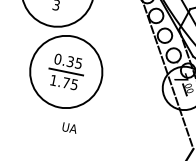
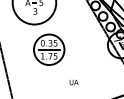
circle: (66, 71) -> (49, 49), size x0.7
text: (68, 127) -> (73, 82), moved

